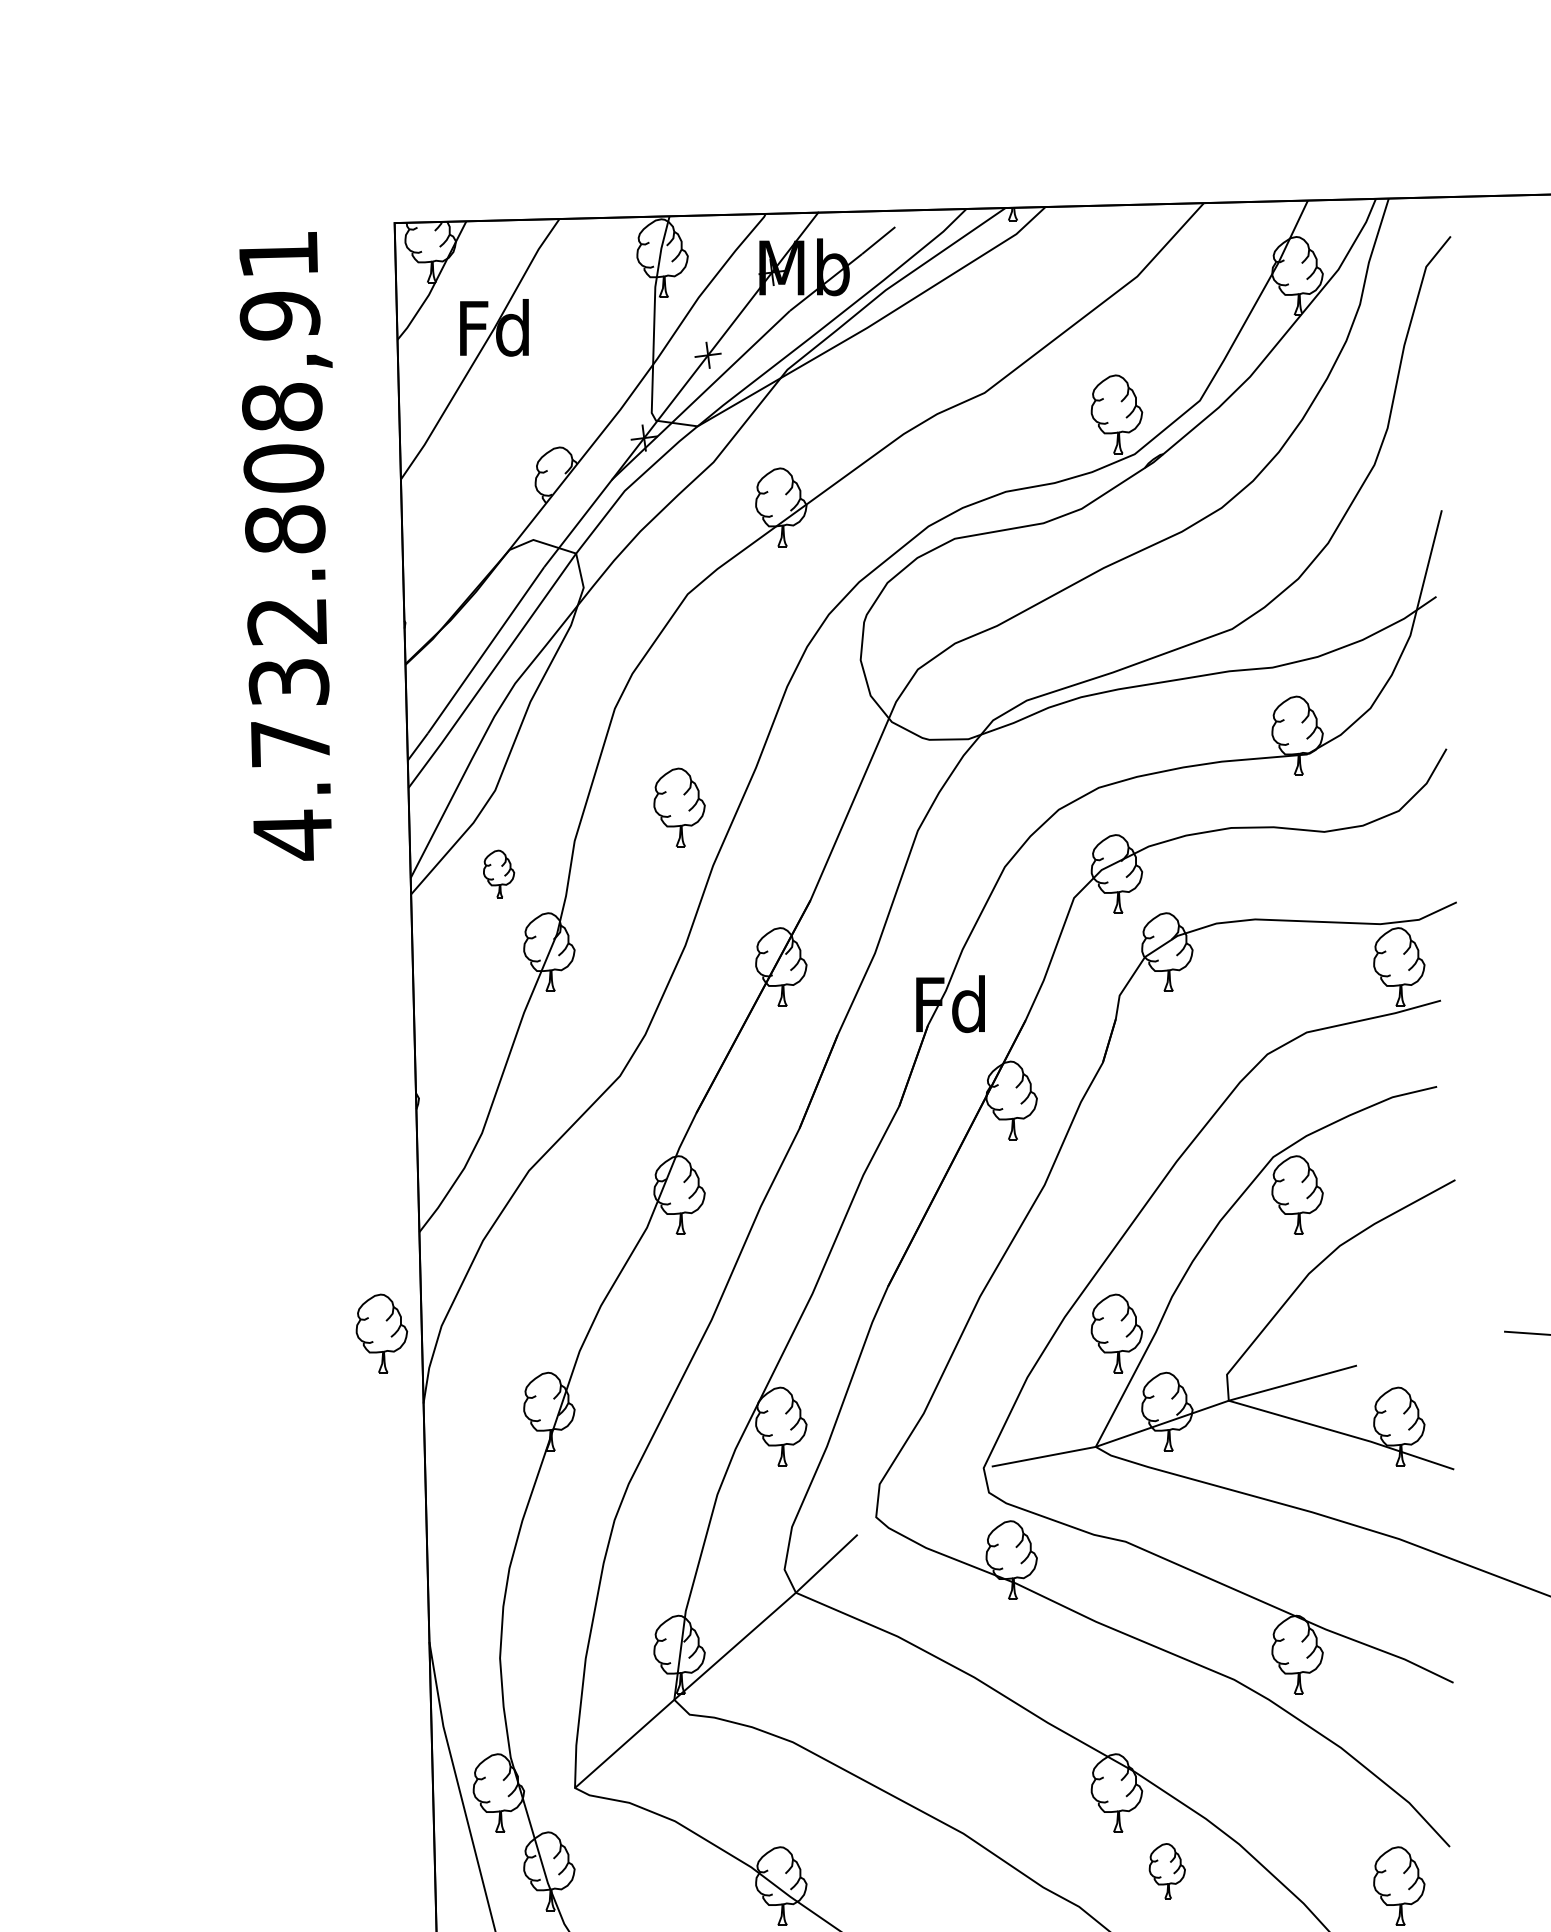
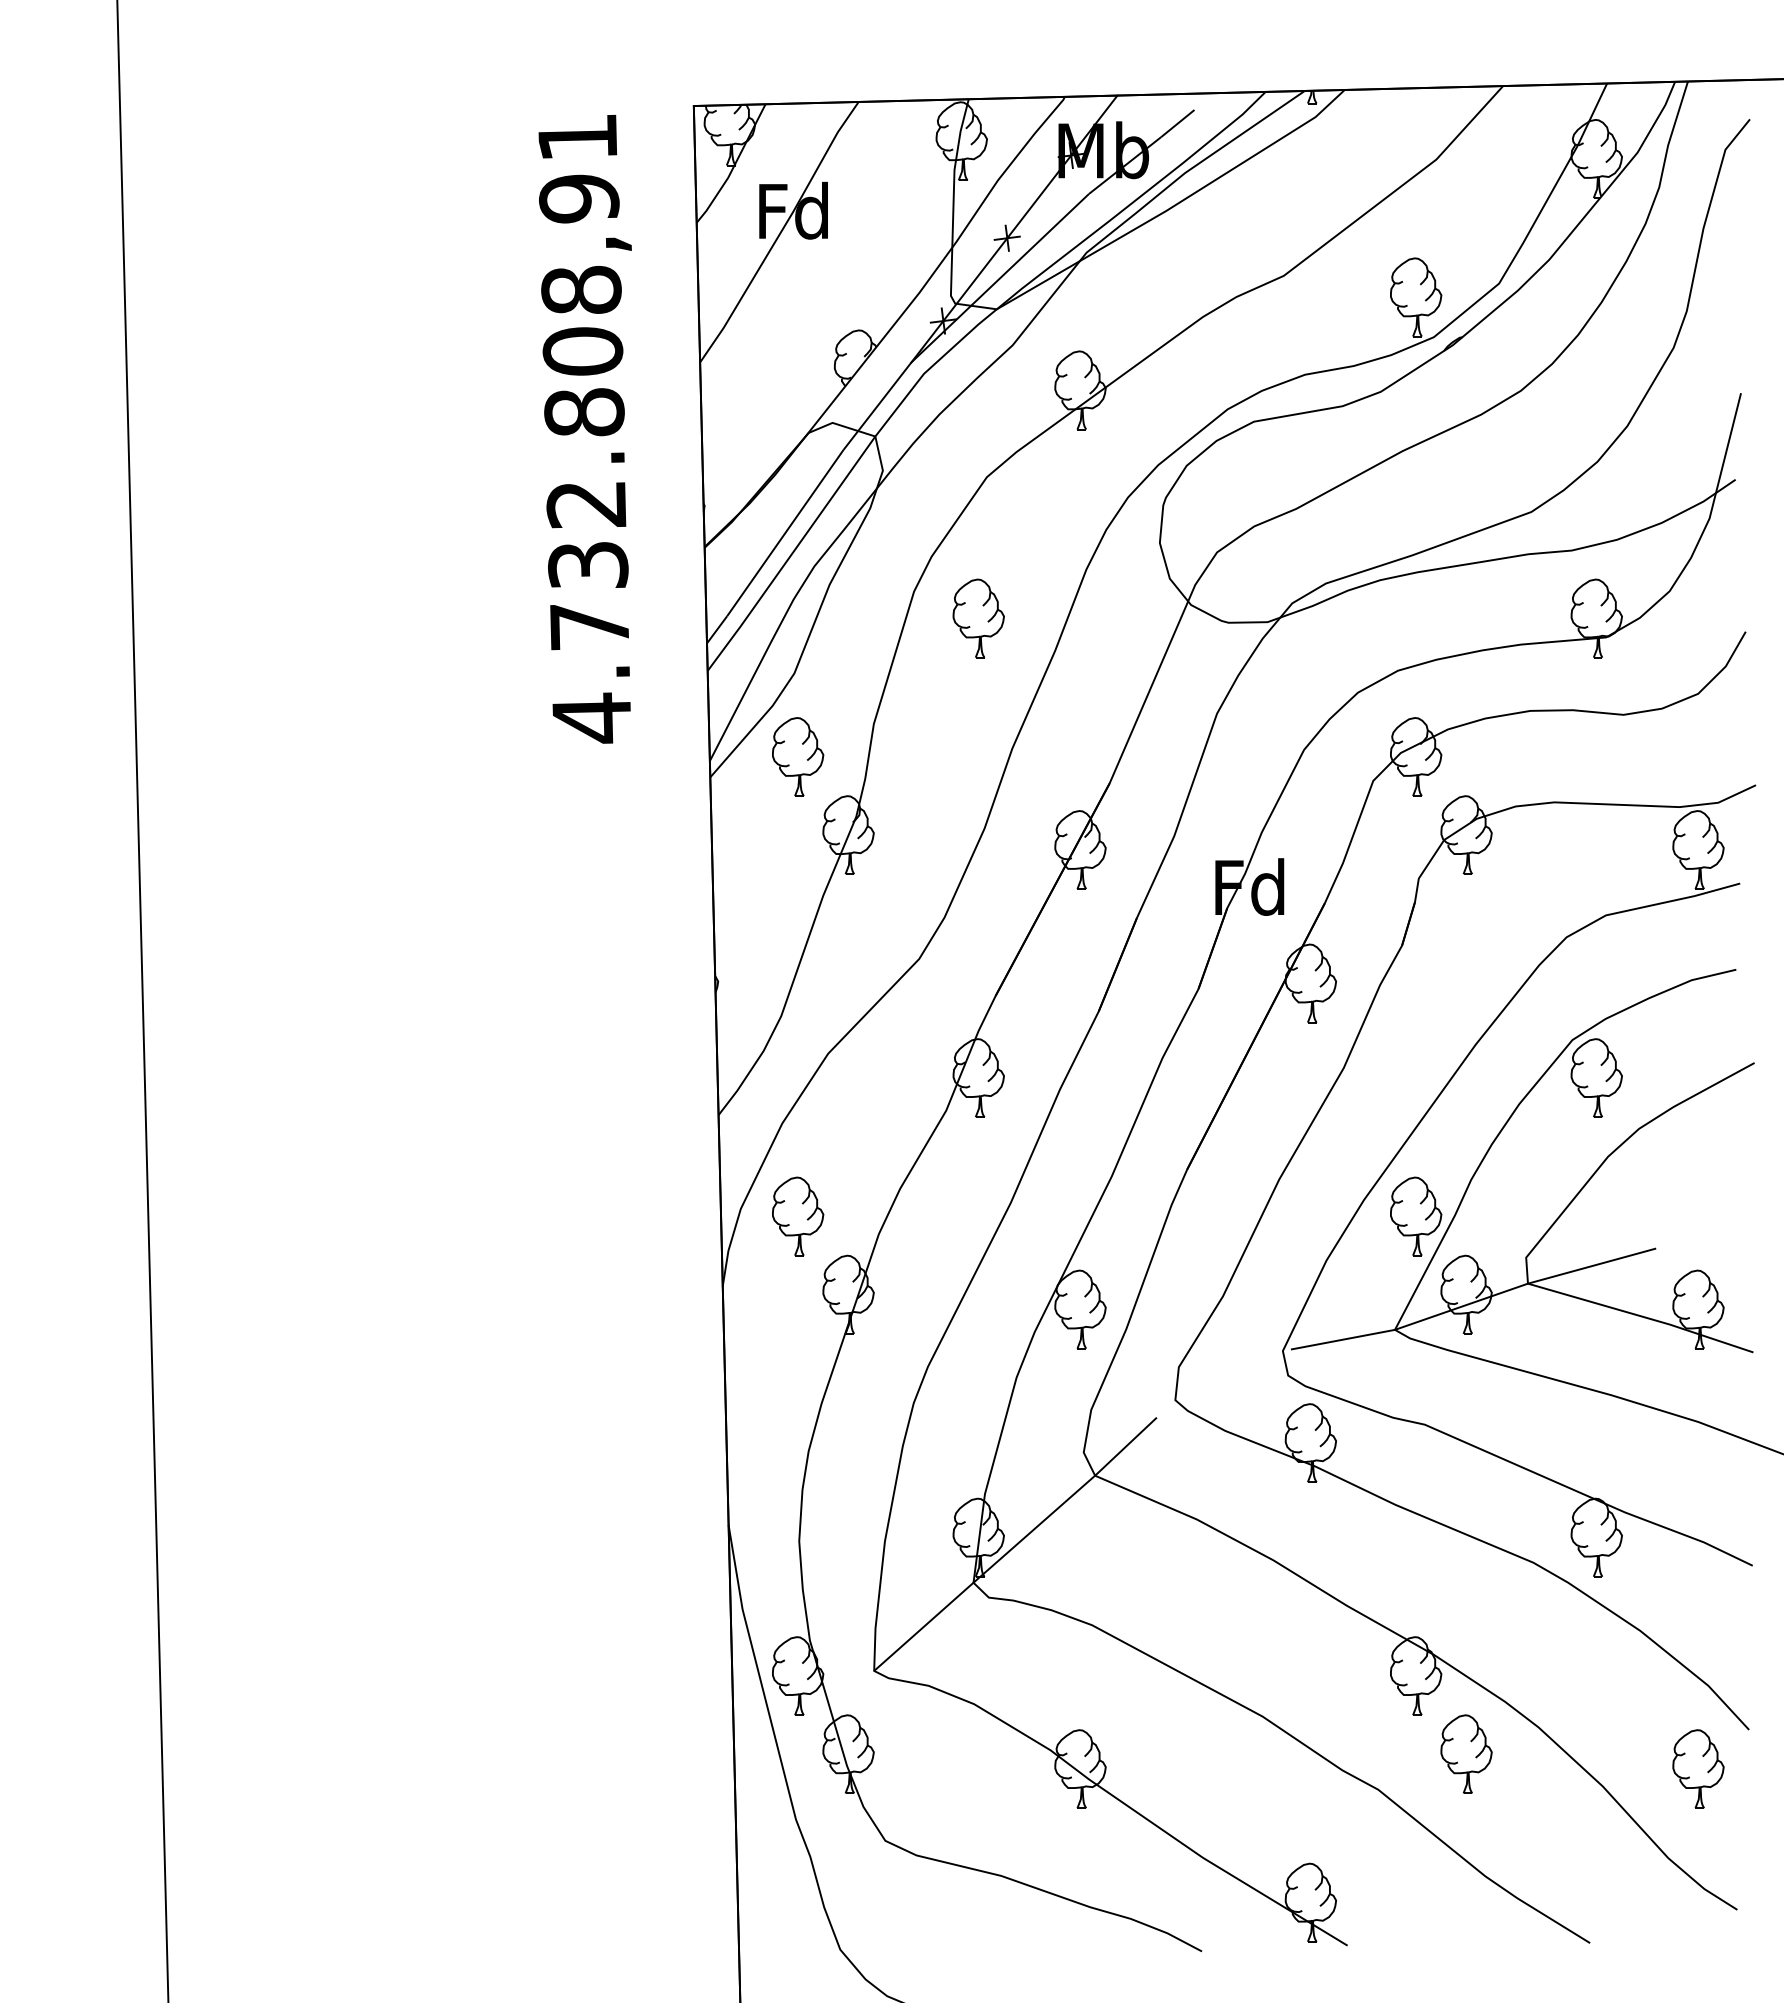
part: (679, 807) -> (978, 618), moved
part: (499, 873) -> (798, 756), size x1.67
part: (382, 1333) -> (798, 1216), moved
part: (1167, 1870) -> (1466, 1753), size x1.43

